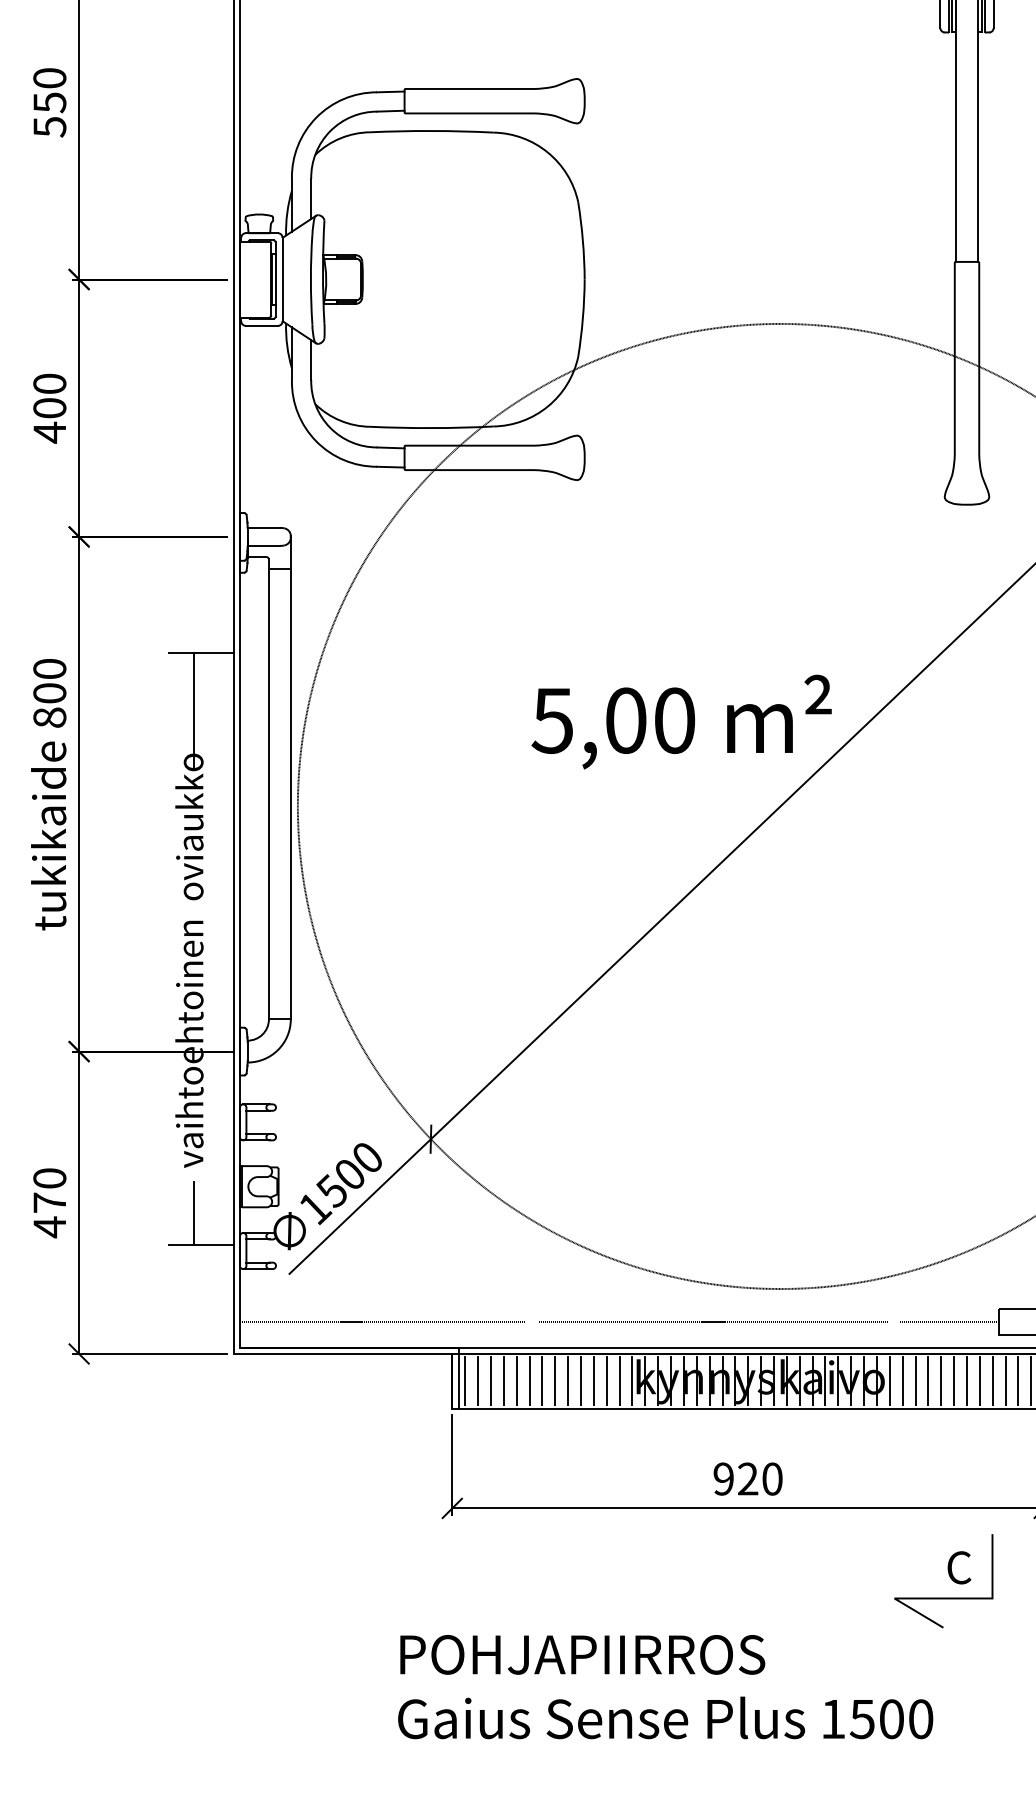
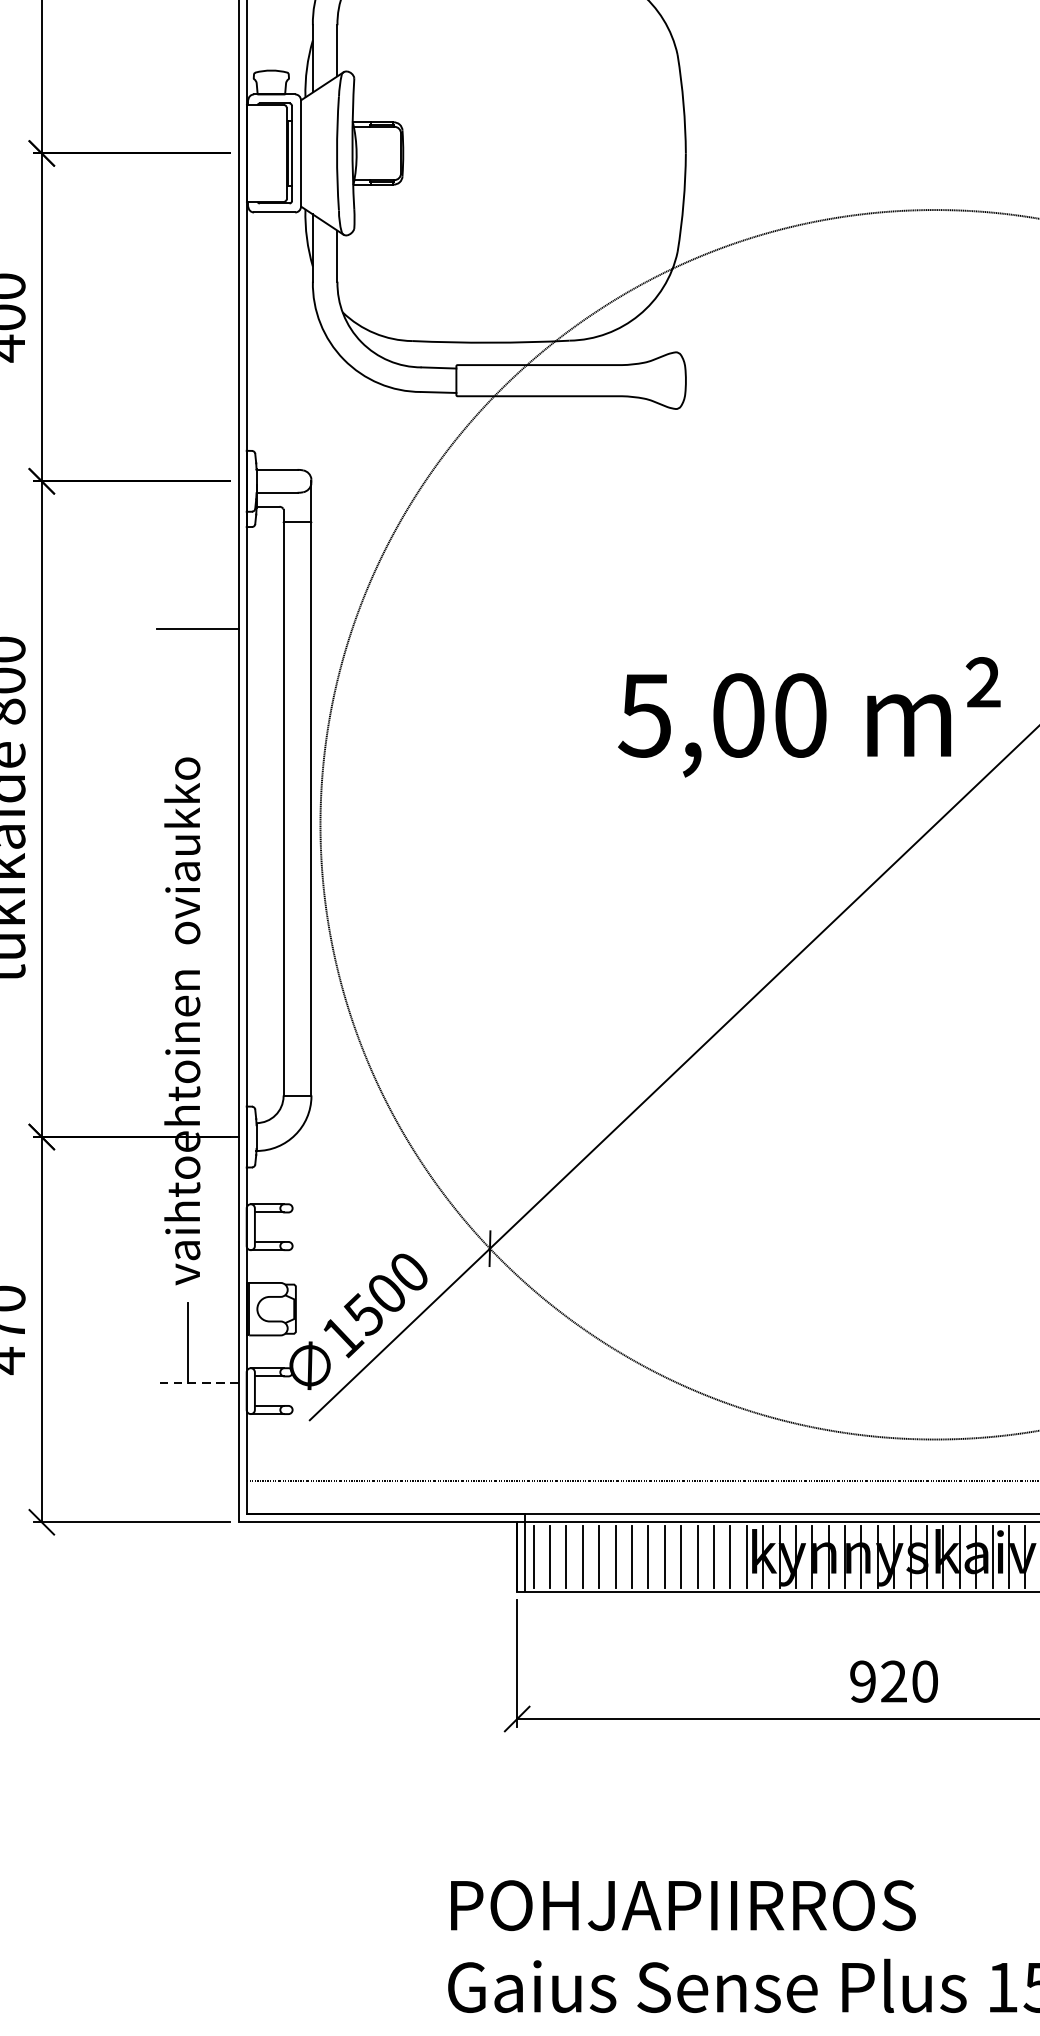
line: (193, 709) -> (187, 701), removed
line: (200, 1244) -> (196, 1382), solid -> dashed

